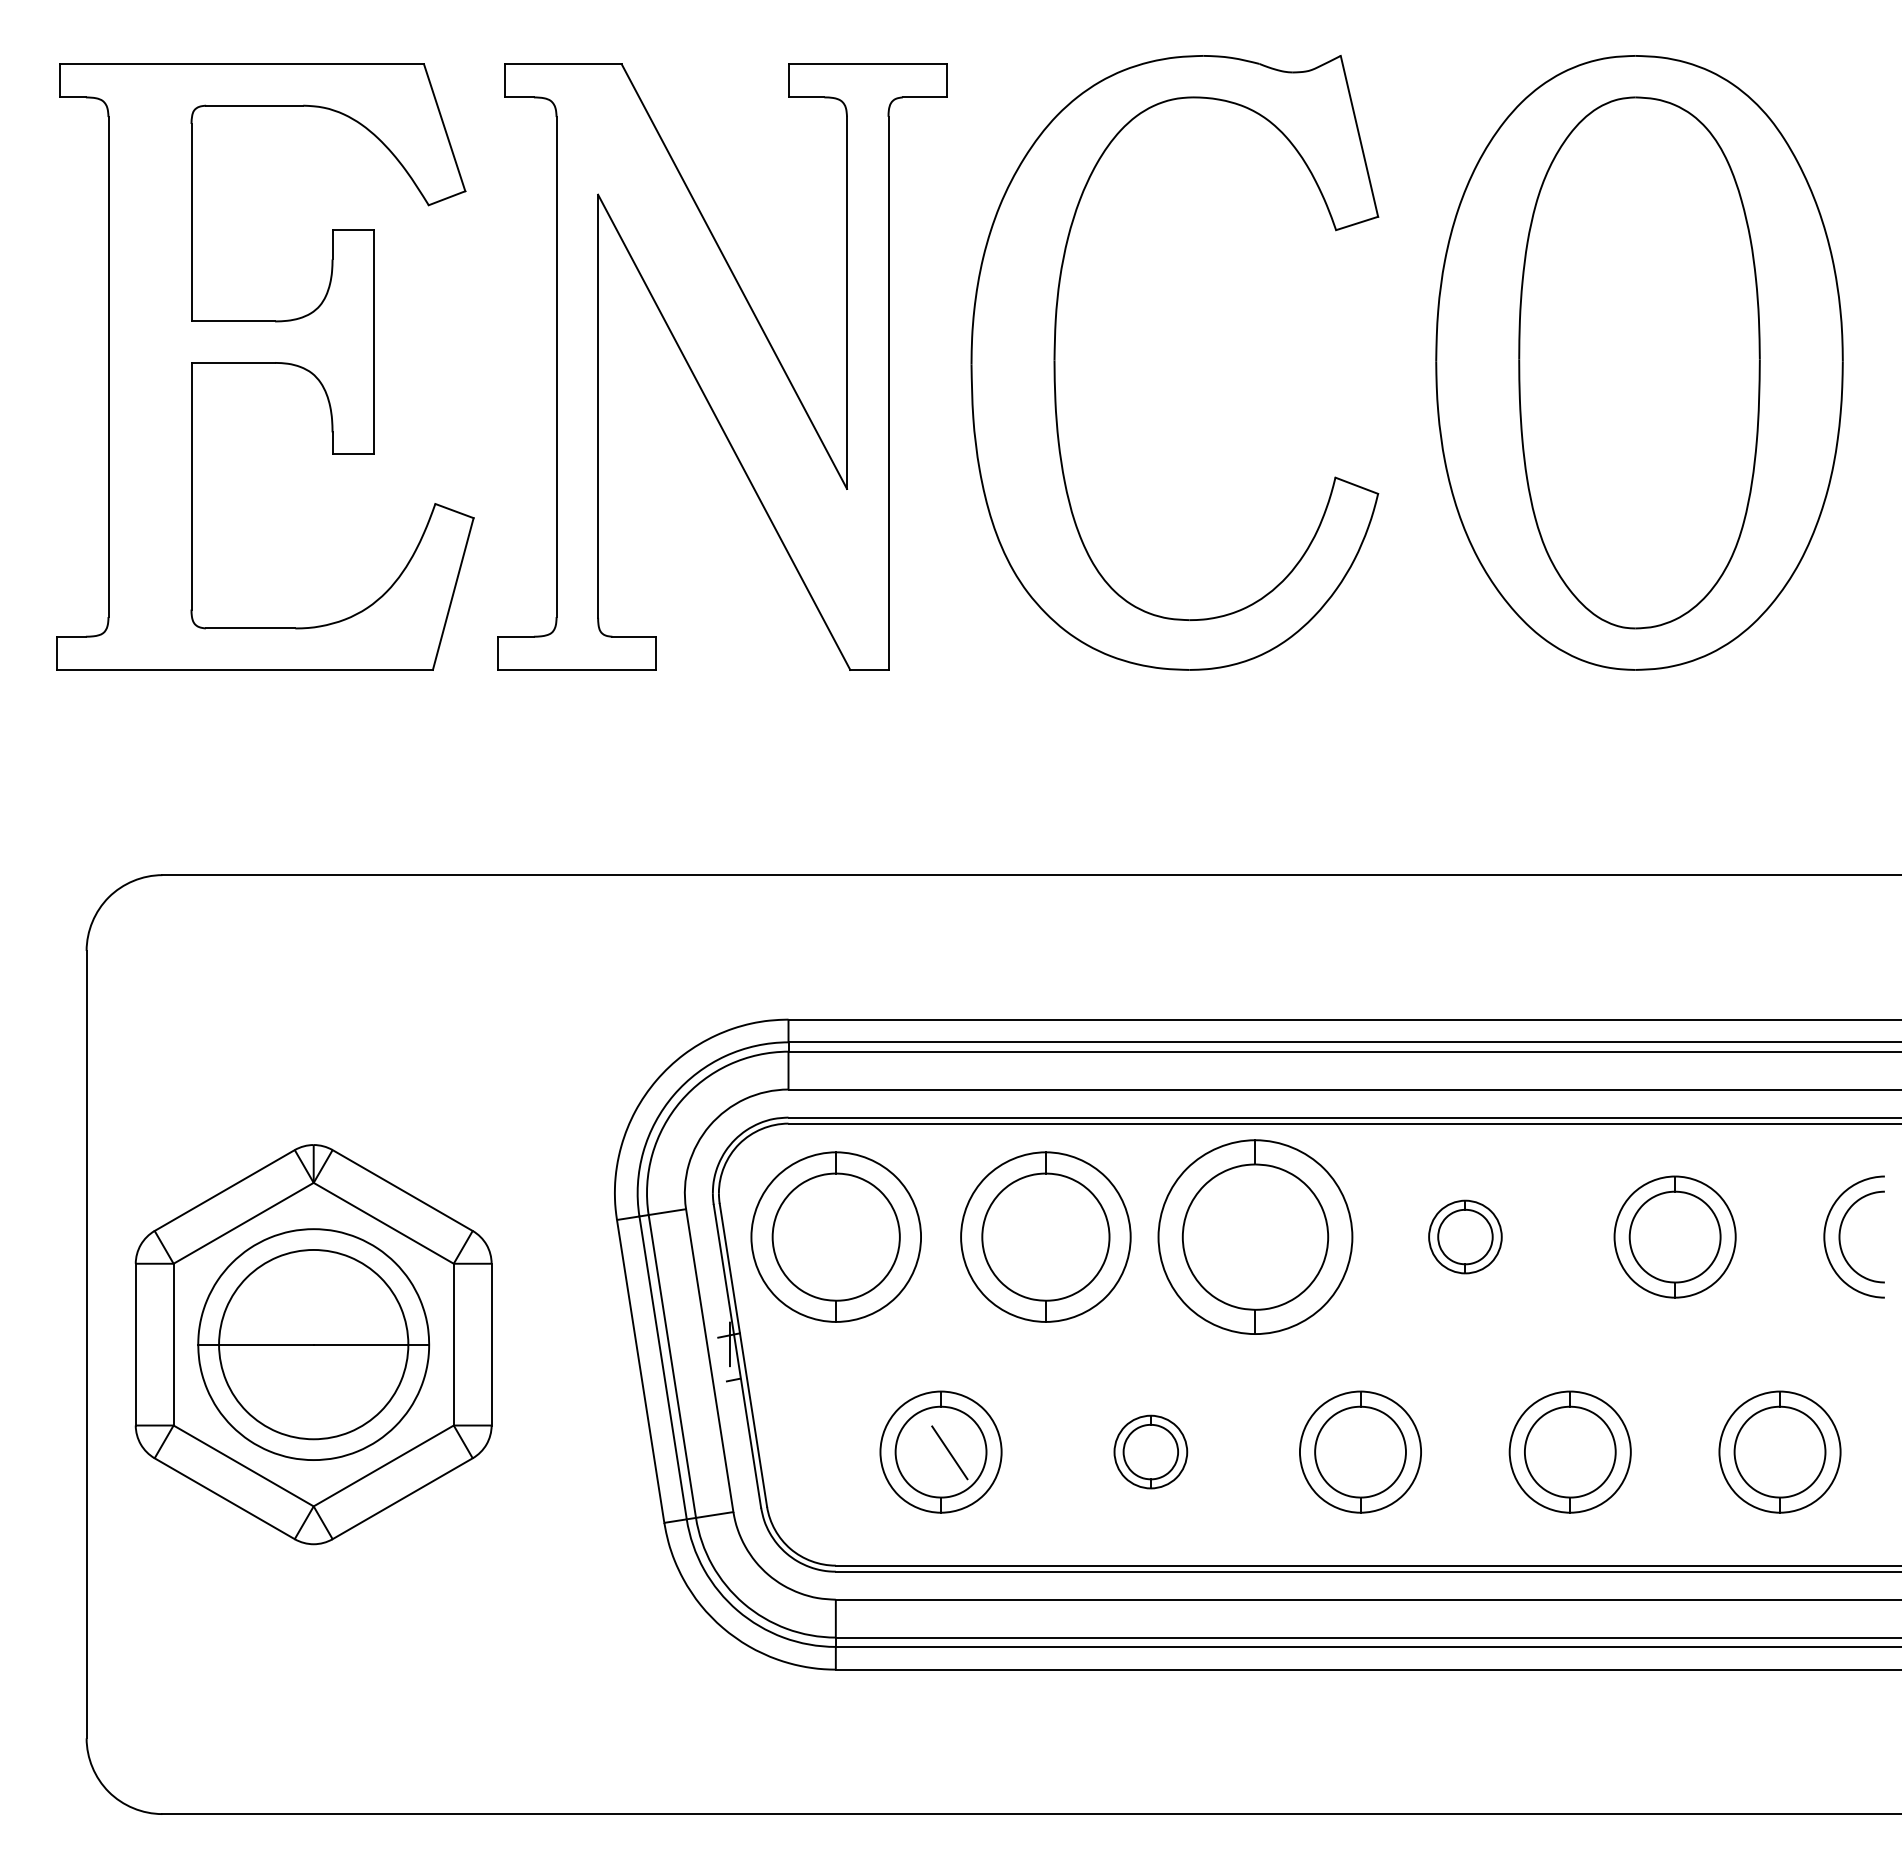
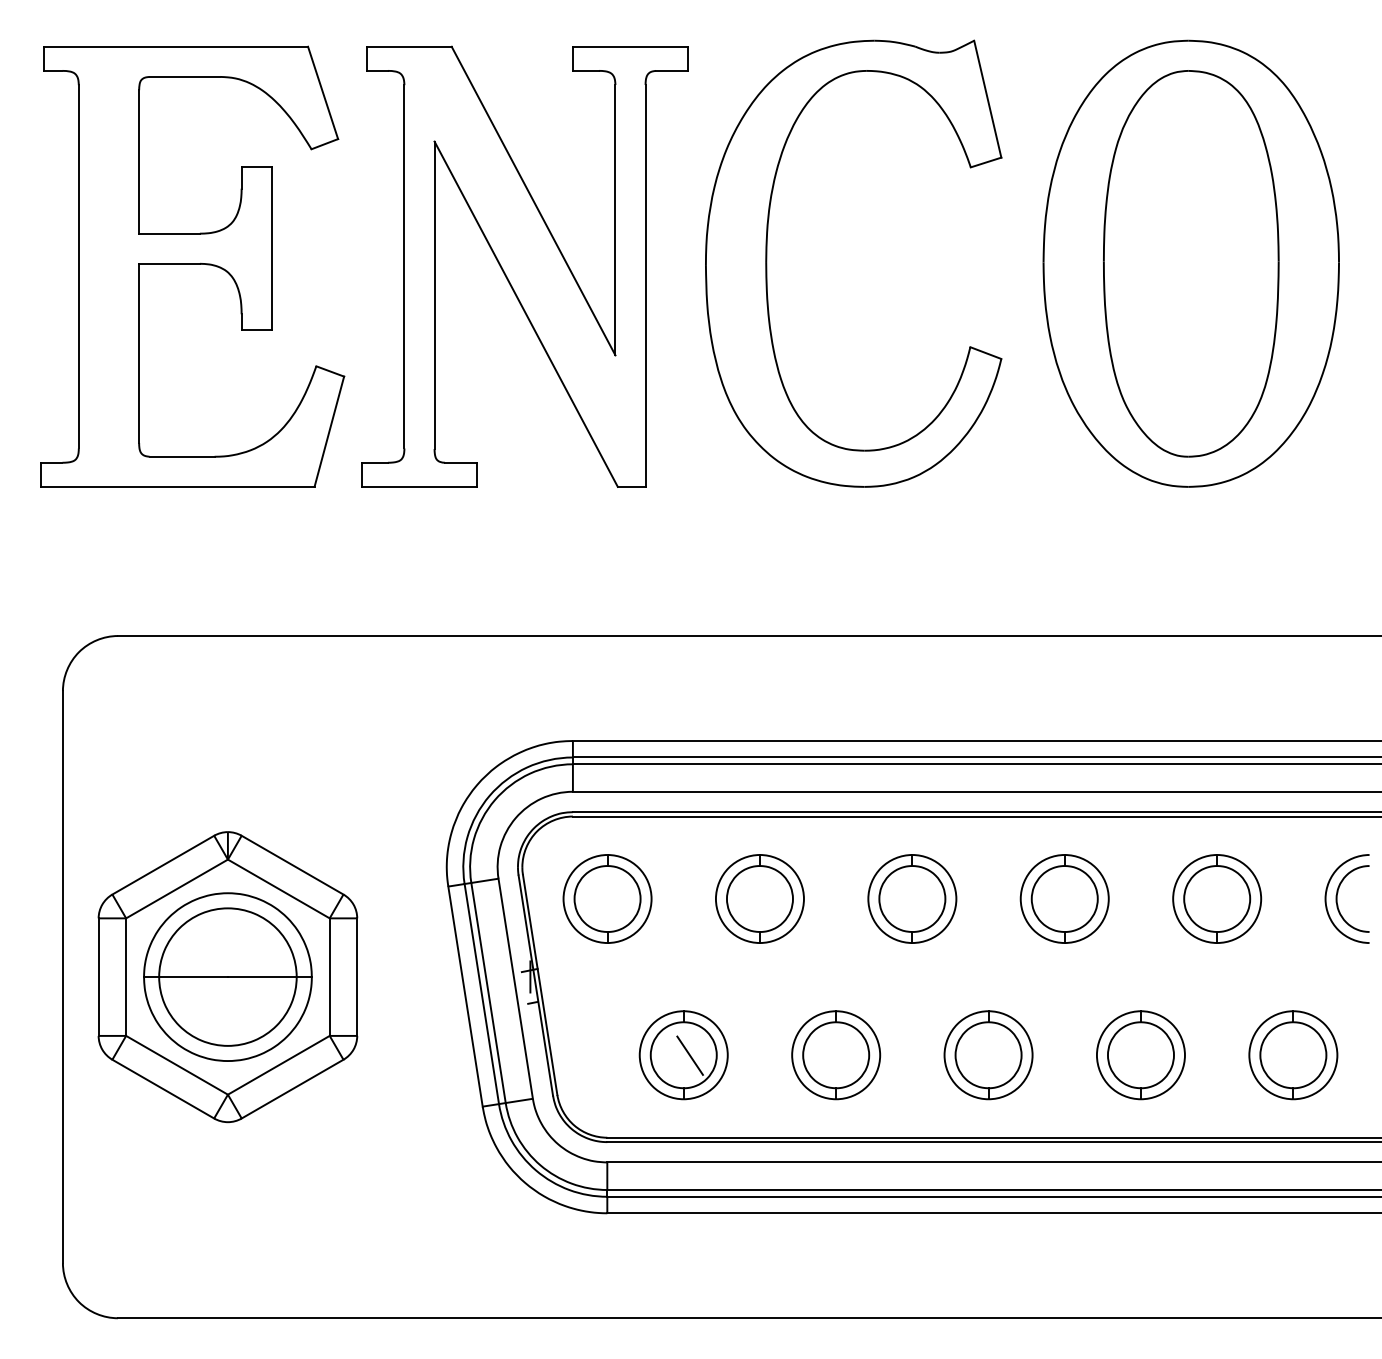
part: (835, 1236) -> (607, 898), size x0.71
part: (1045, 1236) -> (759, 898), size x0.71
part: (1255, 1236) -> (912, 898), size x0.62
part: (1465, 1236) -> (1064, 898), size x1.67
part: (1150, 1451) -> (835, 1054), size x1.67

